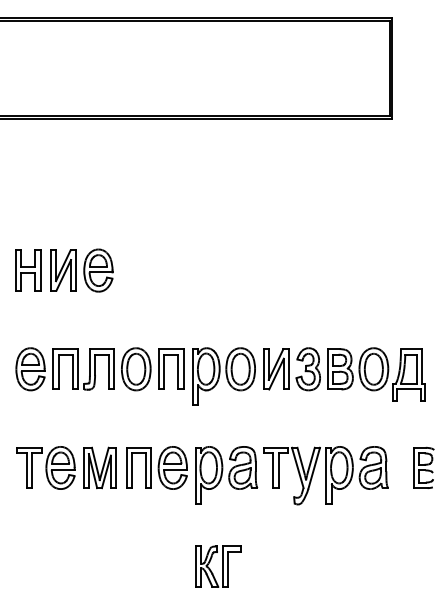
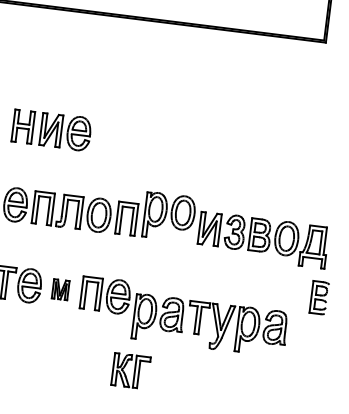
part: (223, 376) -> (168, 216), moved
part: (99, 467) -> (60, 289), size x0.6
part: (423, 467) -> (319, 297), moved
part: (298, 474) -> (215, 325), moved
part: (218, 566) -> (131, 371), moved

